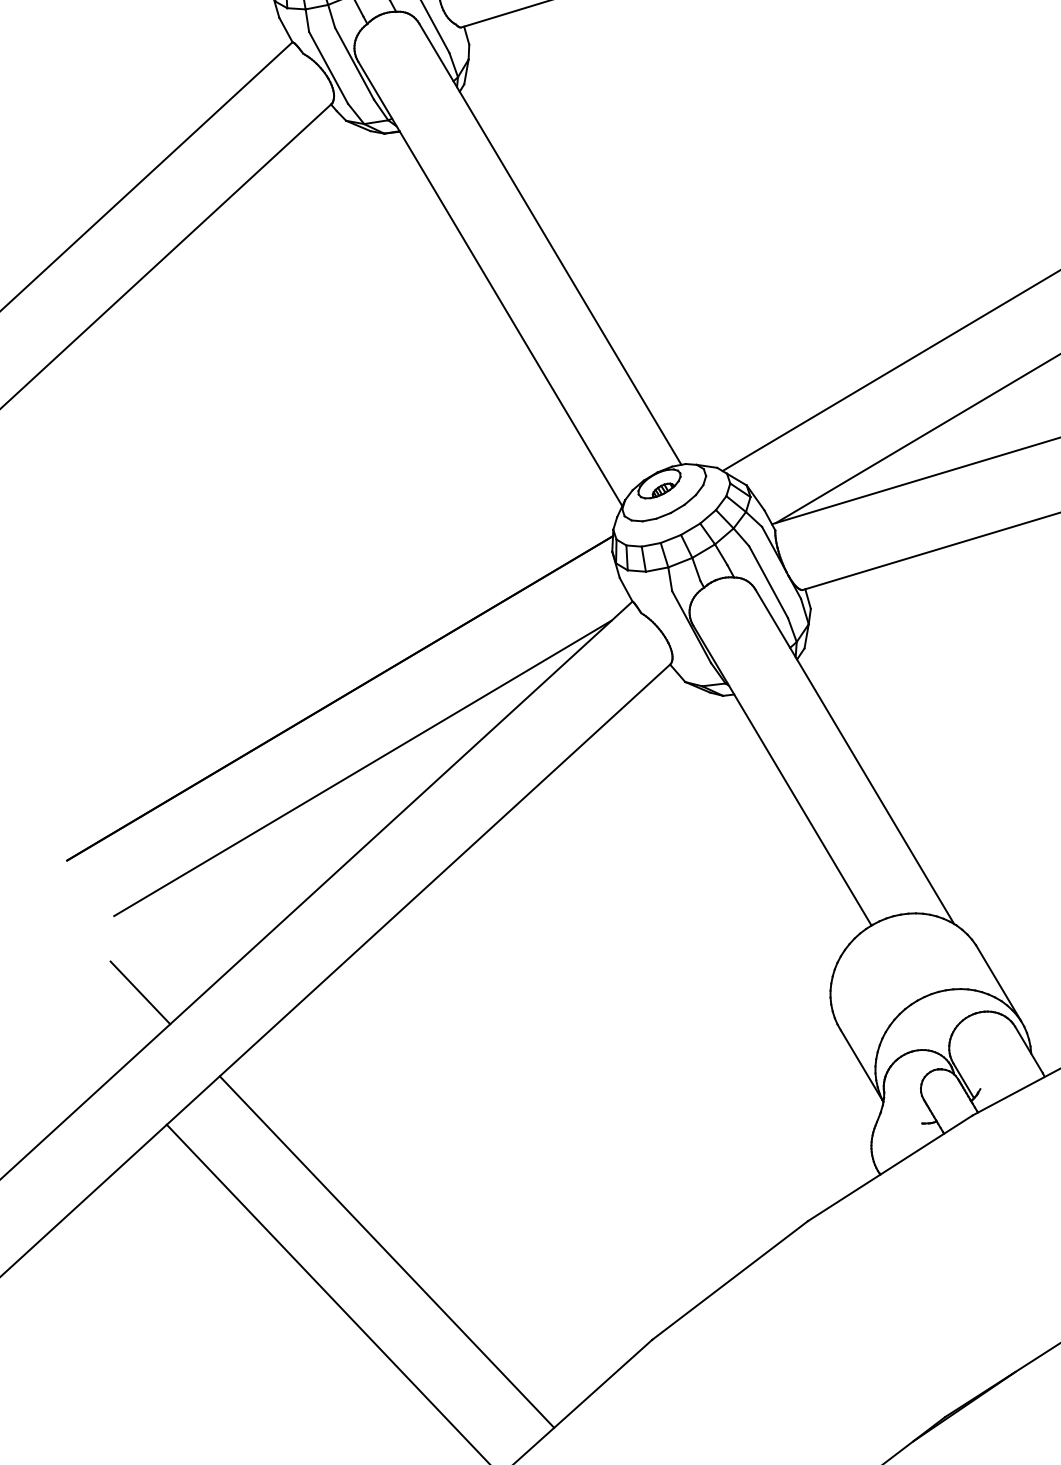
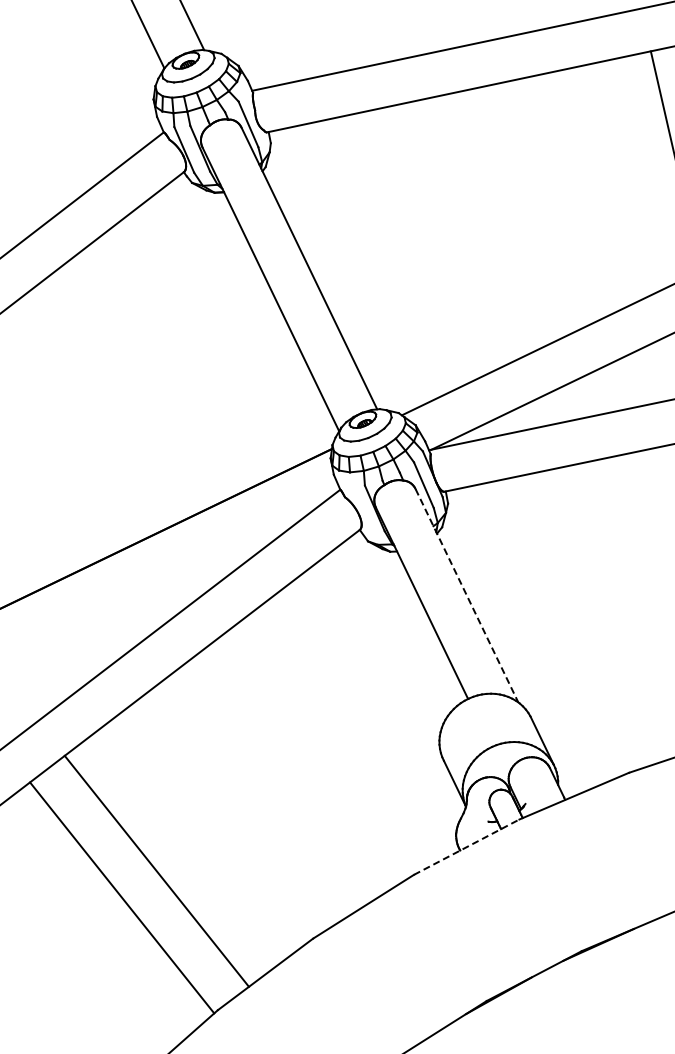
line: (855, 758) -> (467, 596), solid -> dashed
line: (362, 768) -> (167, 576), removed
line: (139, 992) -> (20, 700), removed
line: (890, 1168) -> (466, 847), solid -> dashed

